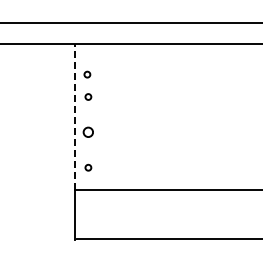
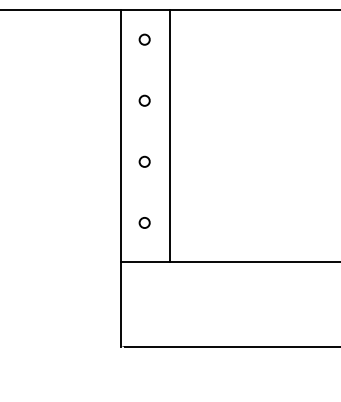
circle: (87, 74) -> (144, 39), moved
line: (74, 117) -> (120, 136), dashed -> solid
line: (103, 117) -> (170, 136), added
circle: (88, 132) -> (144, 162), size x0.62

